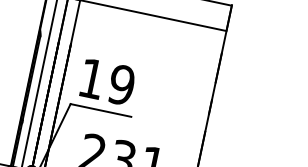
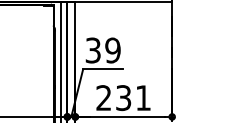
text: (90, 78) -> (92, 50), 19 -> 39

